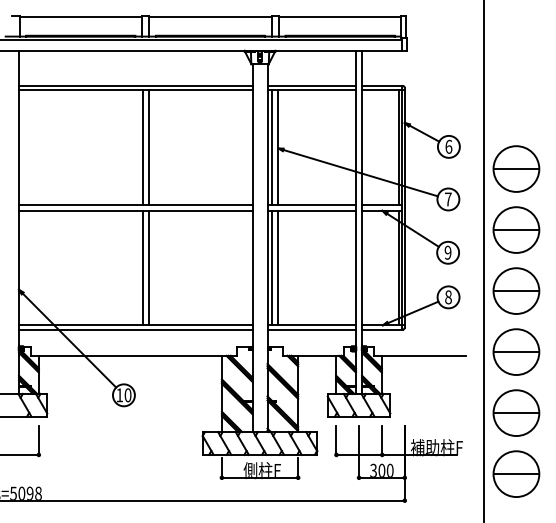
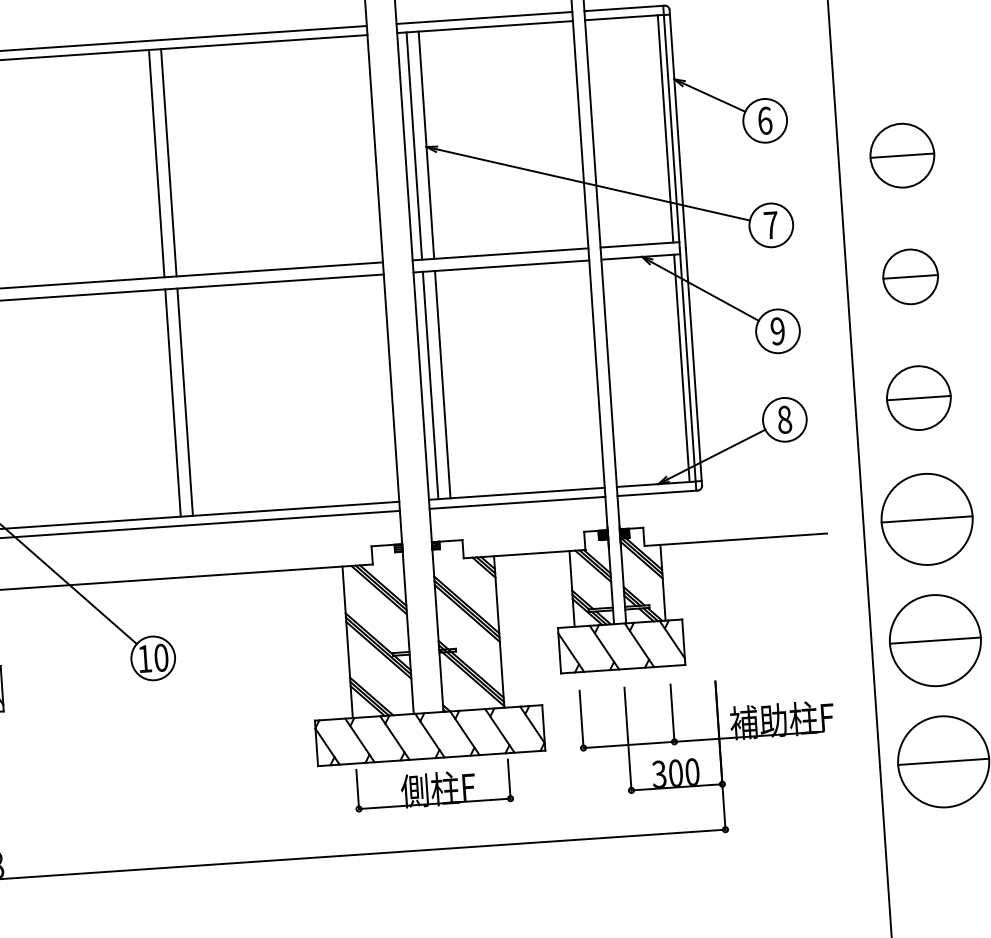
part: (516, 168) -> (902, 154), size x0.7
part: (516, 229) -> (910, 275), size x0.6
part: (516, 290) -> (918, 396), size x0.7

